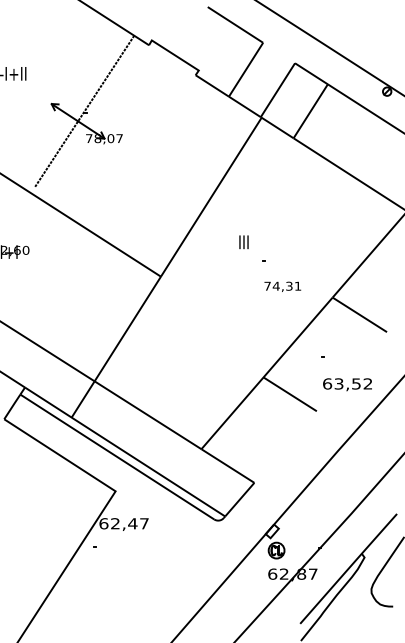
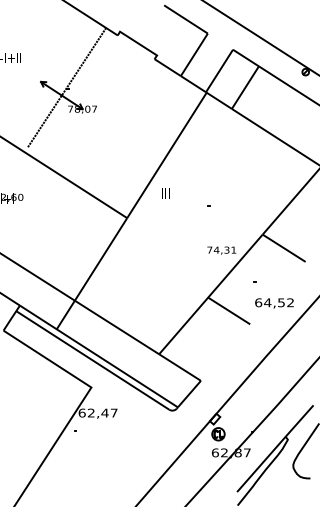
text: (243, 241) -> (165, 192), moved
text: (282, 286) -> (221, 250), moved
text: (338, 383) -> (267, 302), 63,52 -> 64,52

